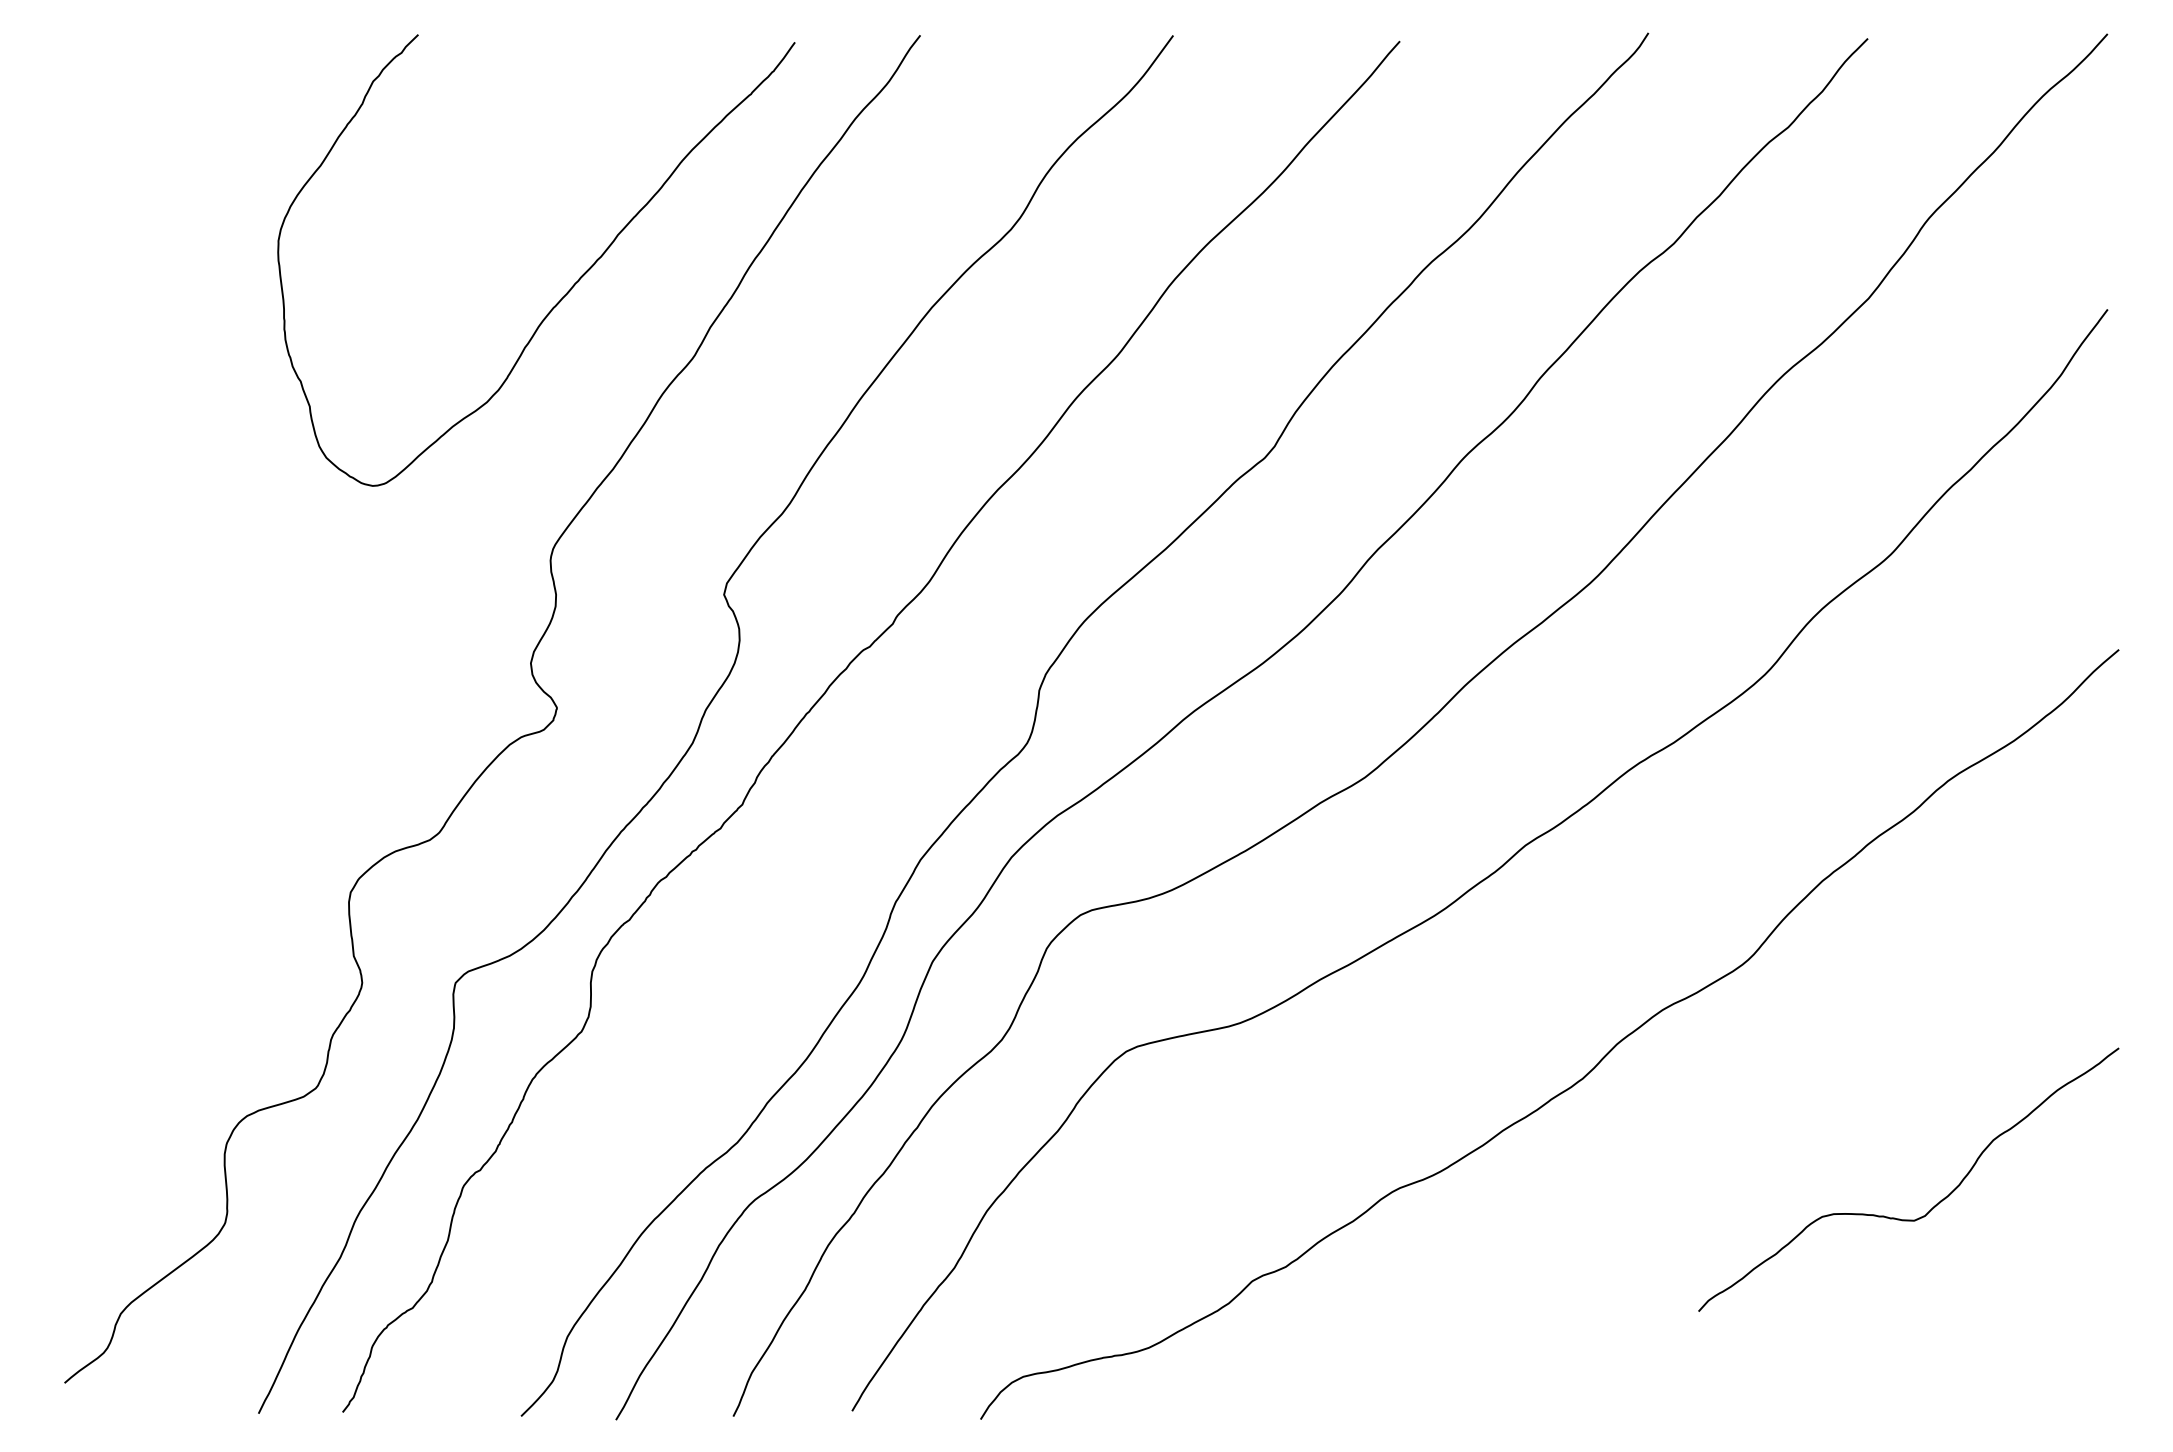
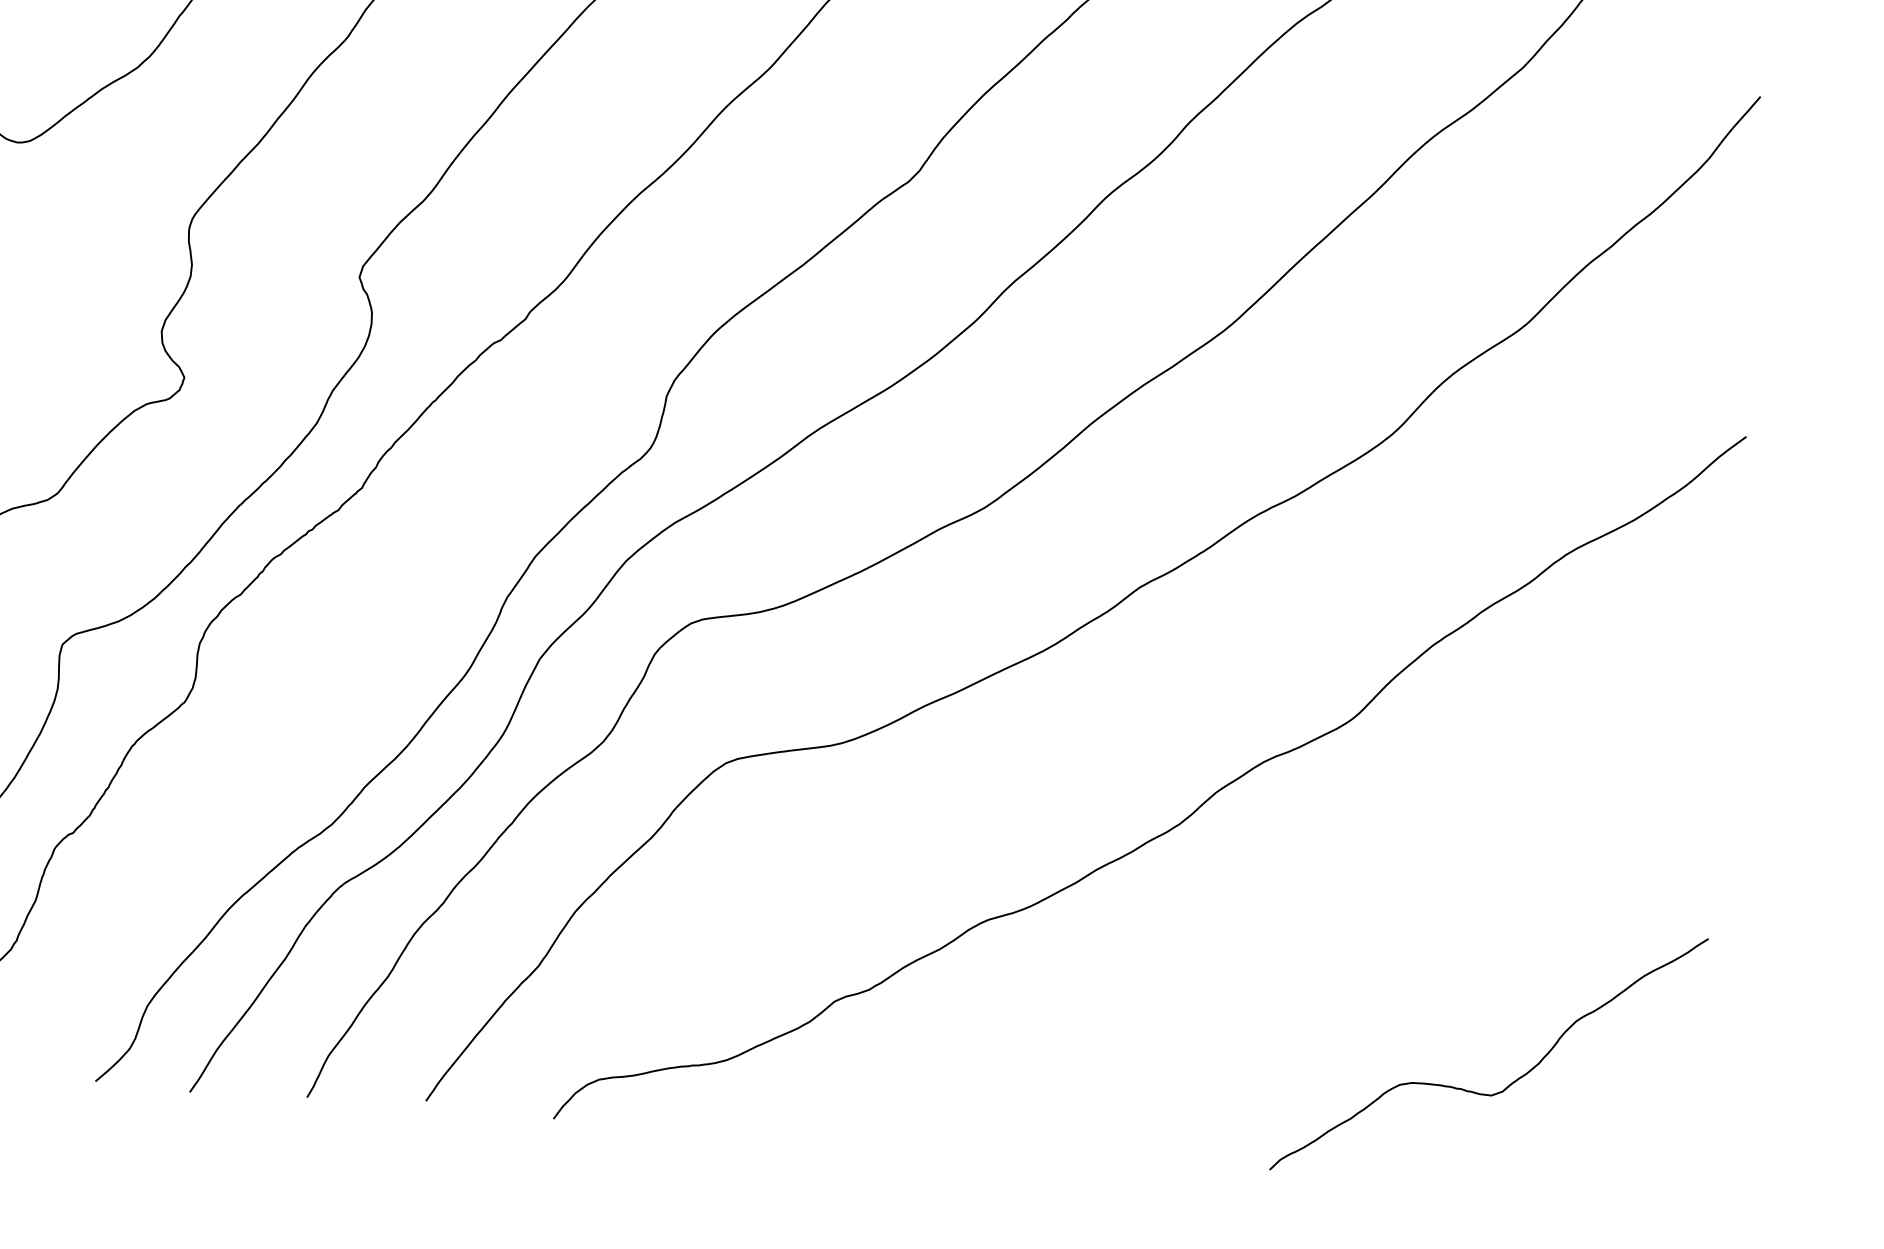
curve: (1934, 1205) -> (1512, 1081), moved

